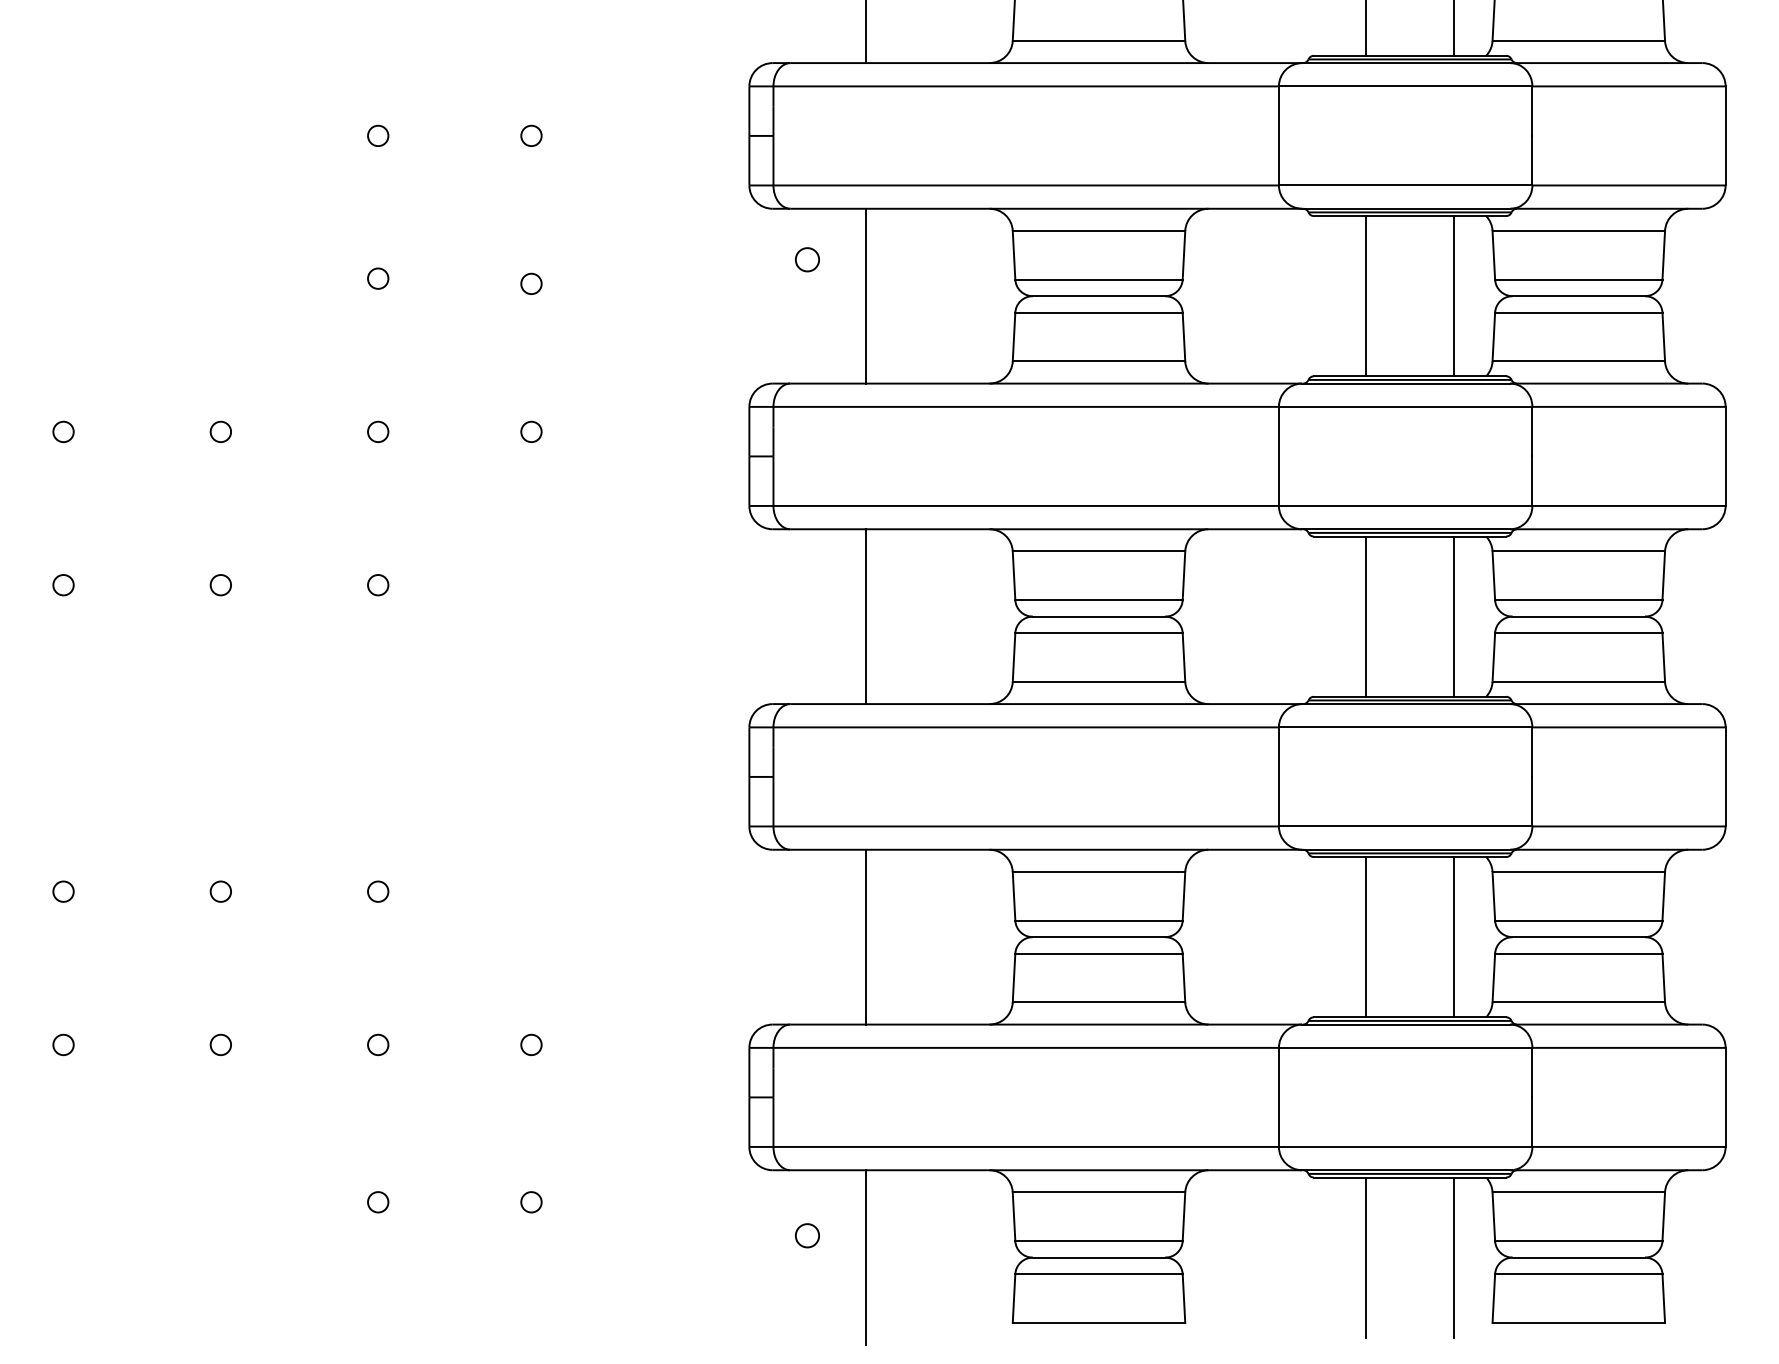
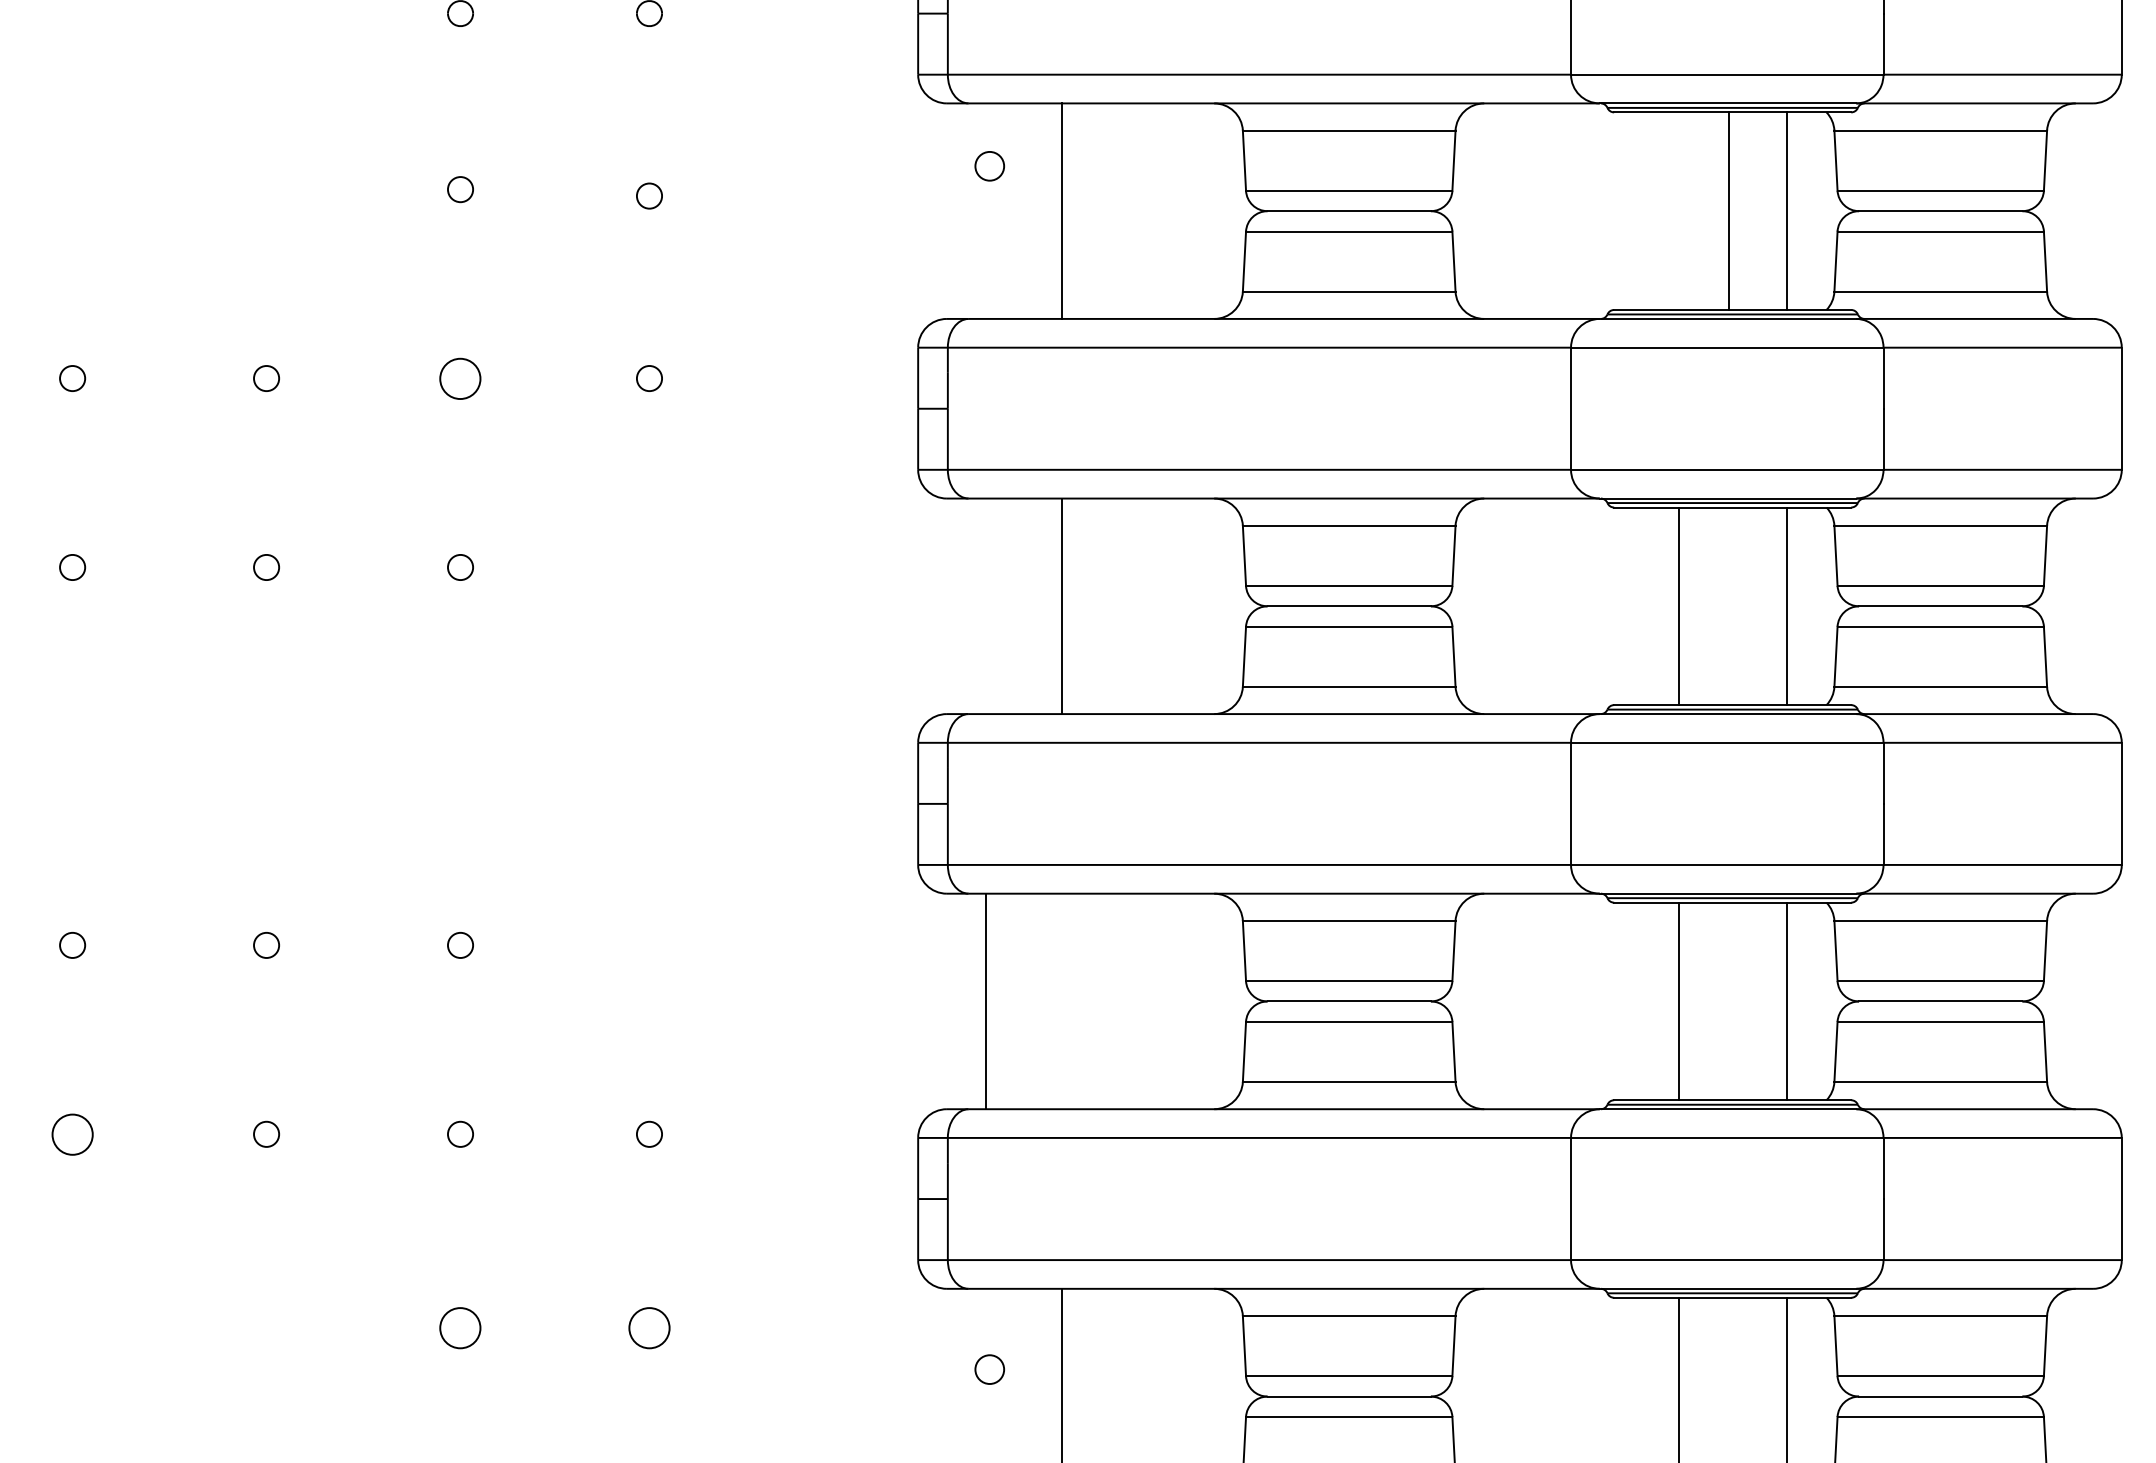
line: (1366, 296) -> (1729, 211), moved
circle: (378, 431) -> (460, 378), size x1.6
line: (865, 936) -> (986, 1000), moved
circle: (63, 1044) -> (72, 1133), size x1.6
circle: (378, 1202) -> (460, 1328), size x1.6
circle: (531, 1202) -> (649, 1328), size x1.6

